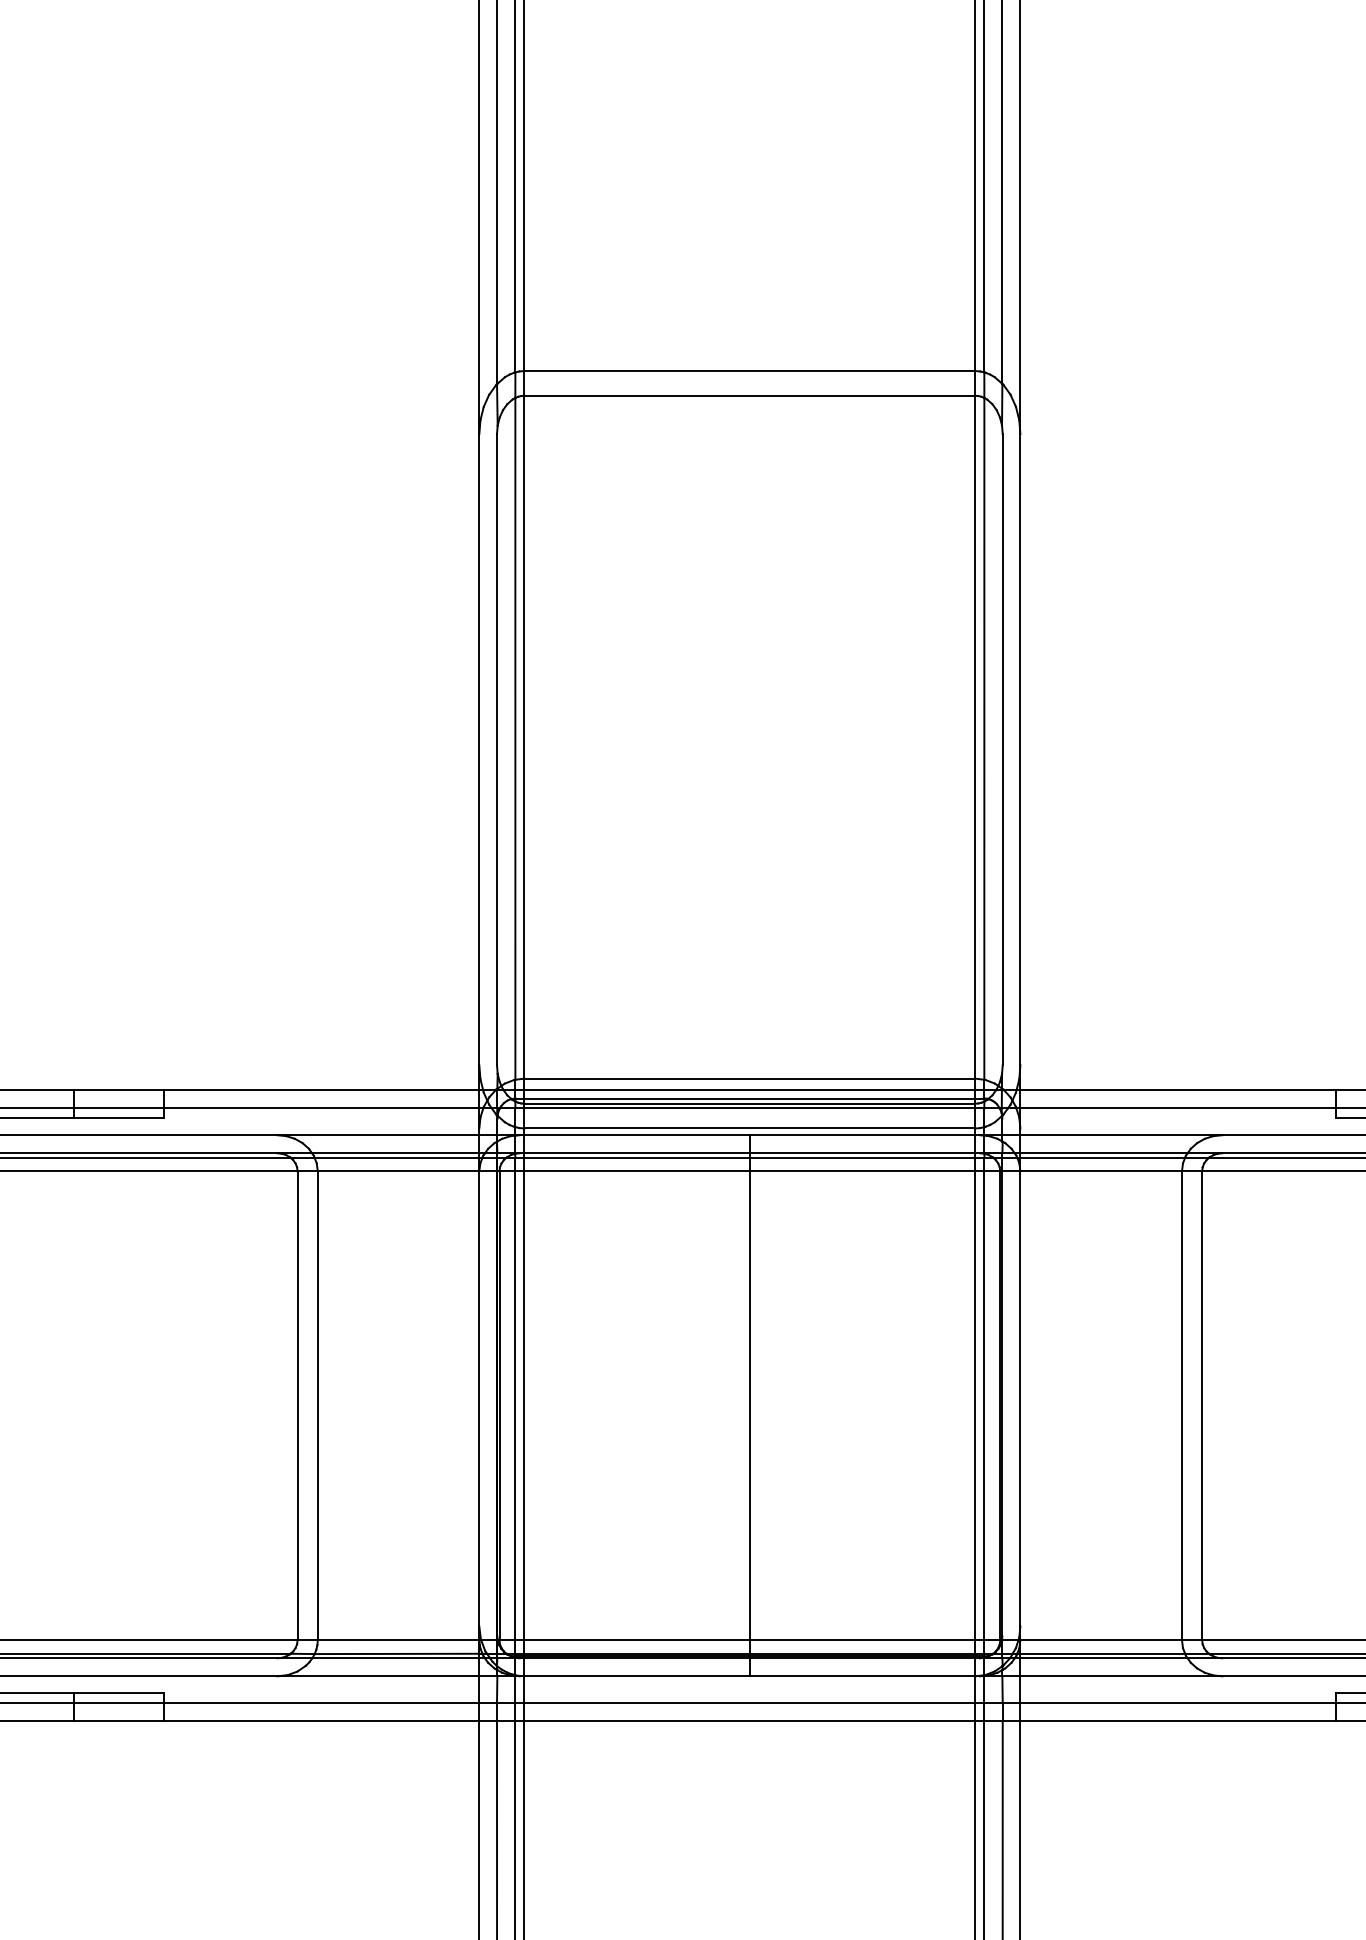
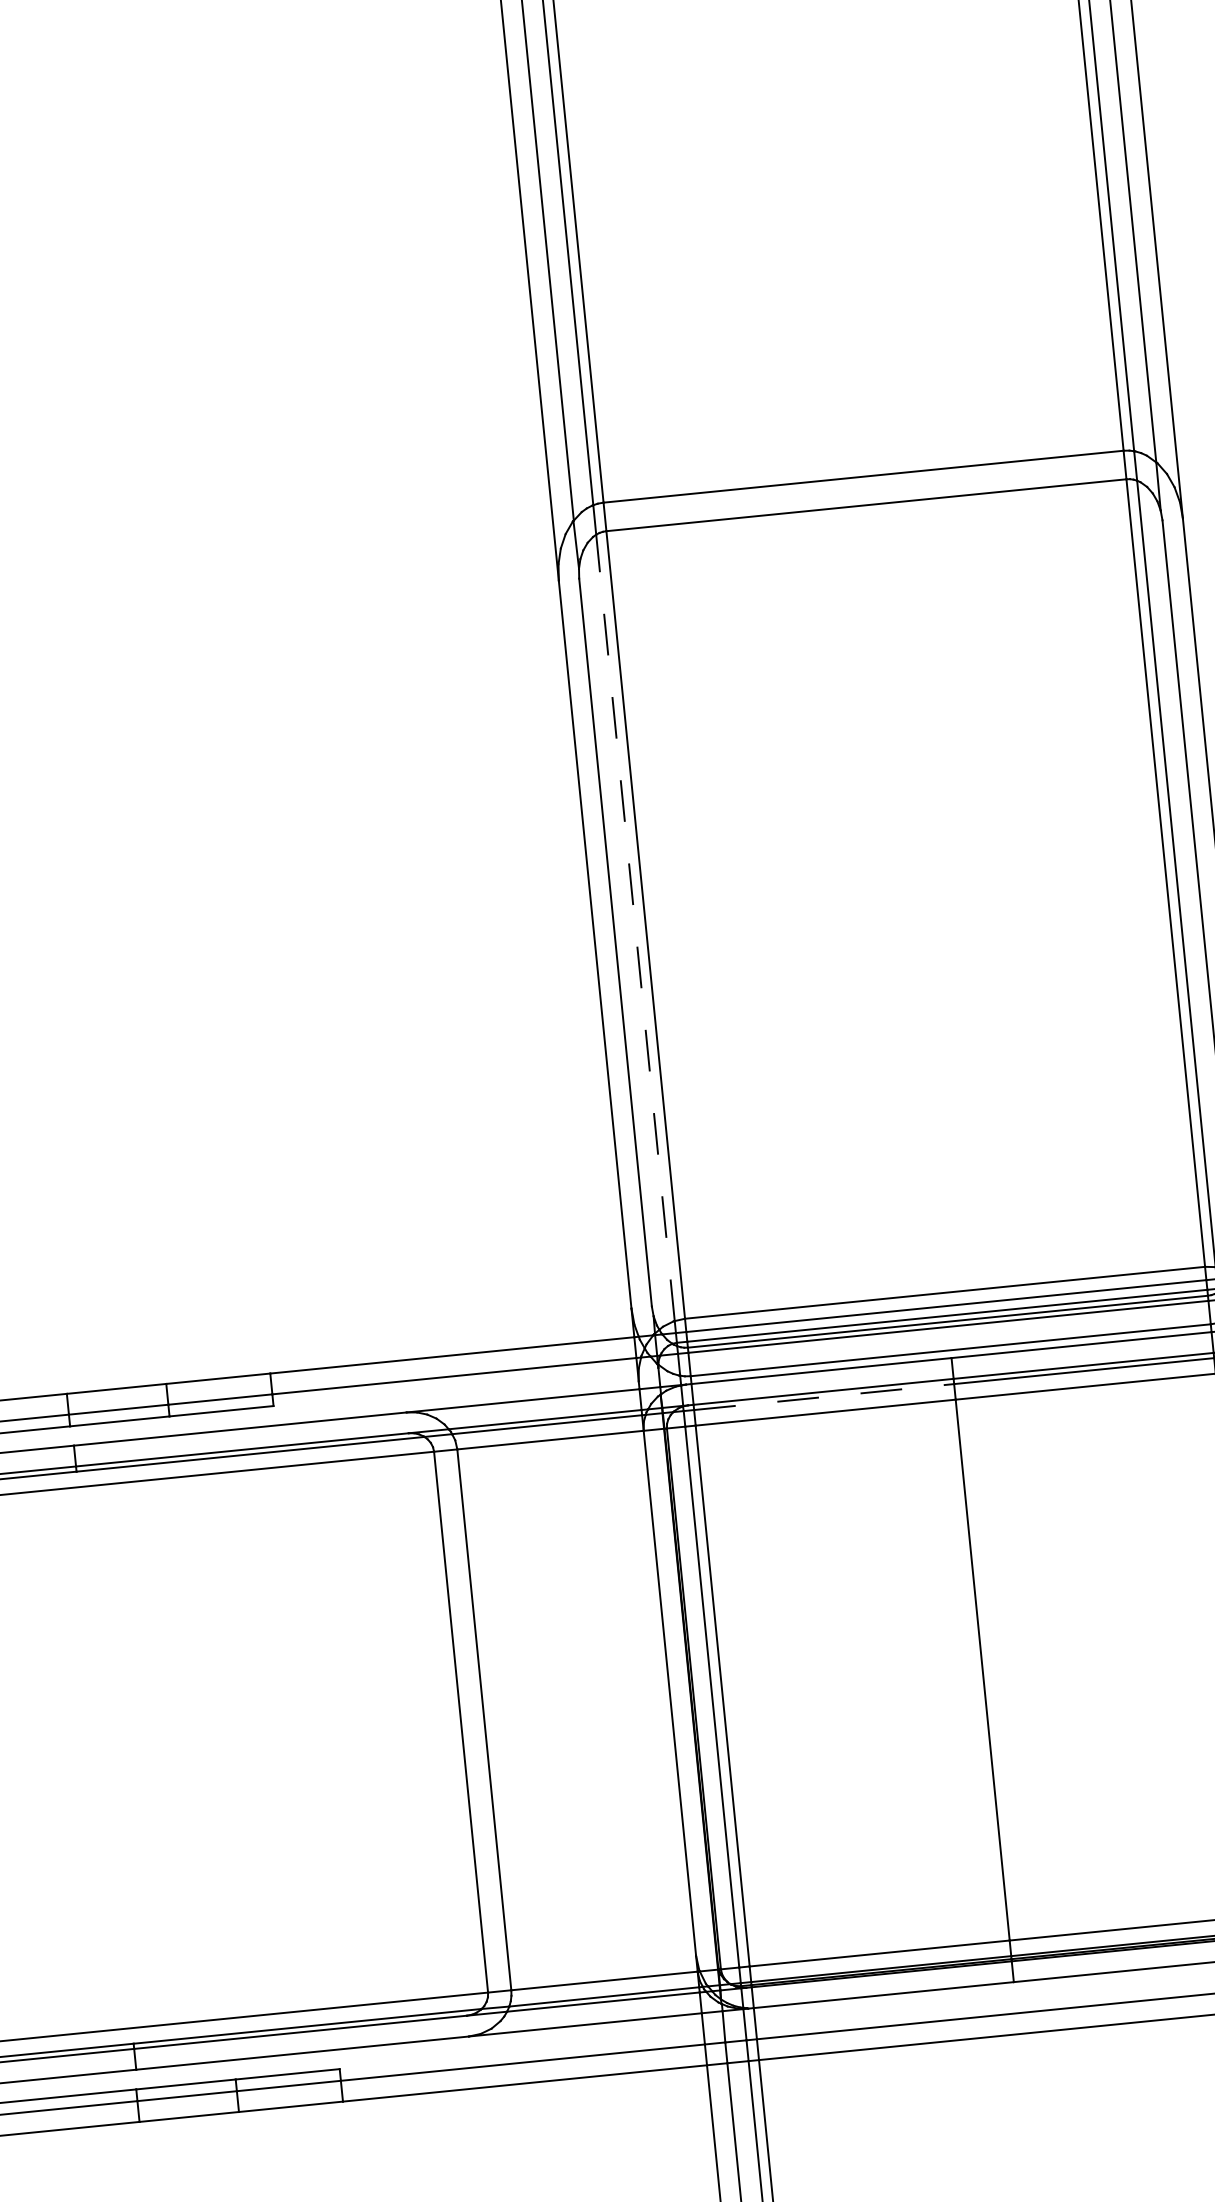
line: (515, 738) -> (635, 927), solid -> dashed
line: (637, 1157) -> (824, 1396), solid -> dashed

